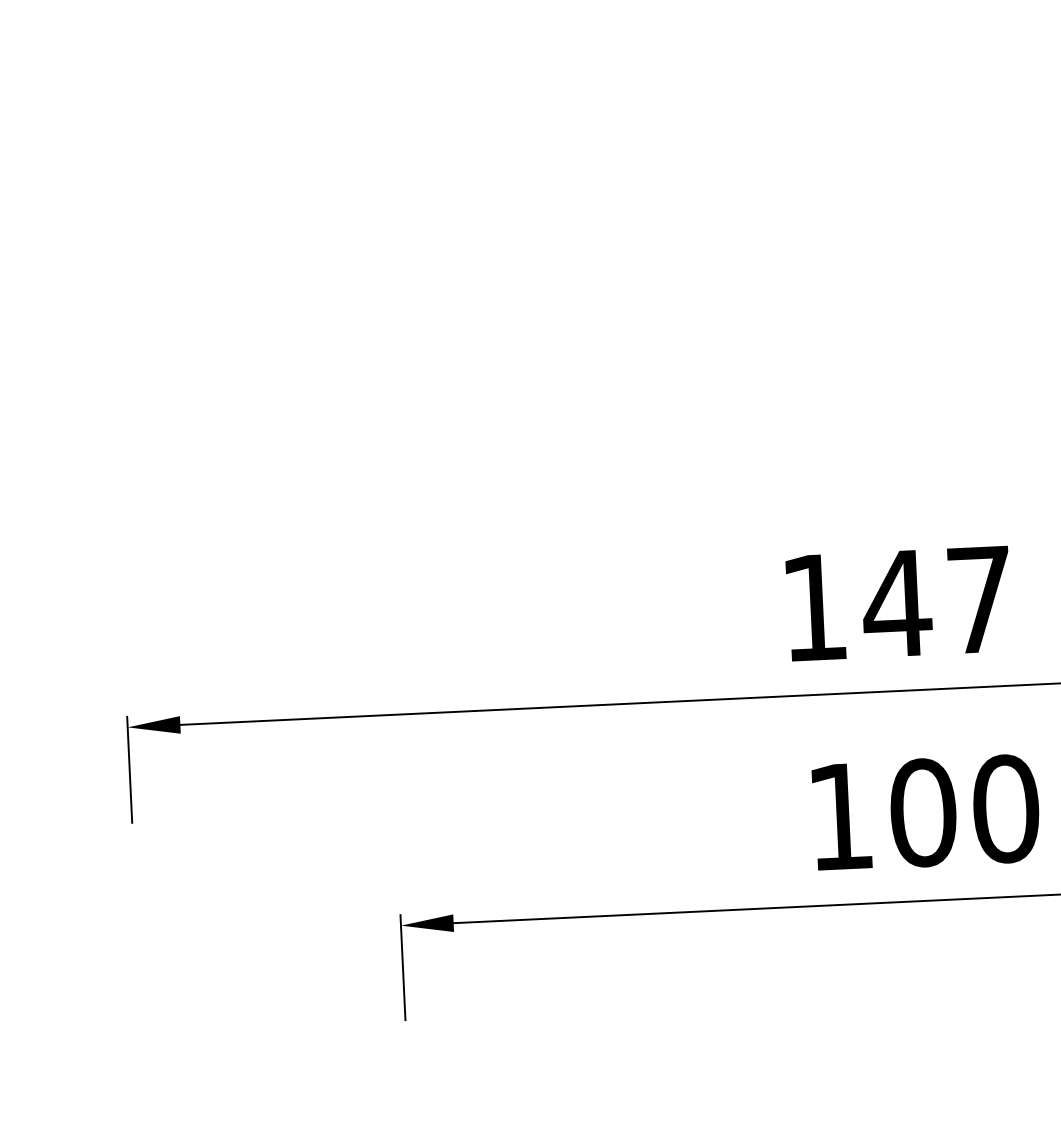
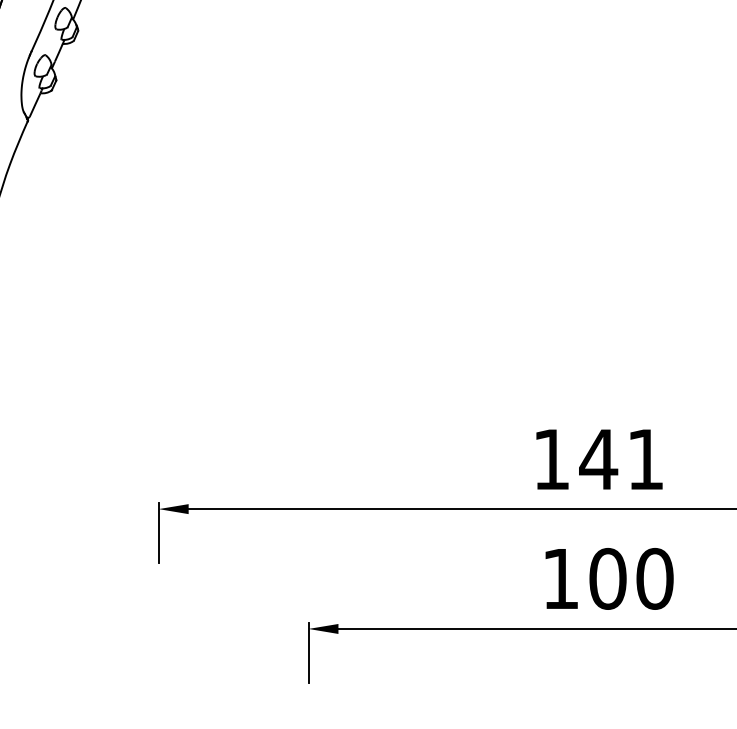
text: (979, 599) -> (645, 459), 147 -> 141

